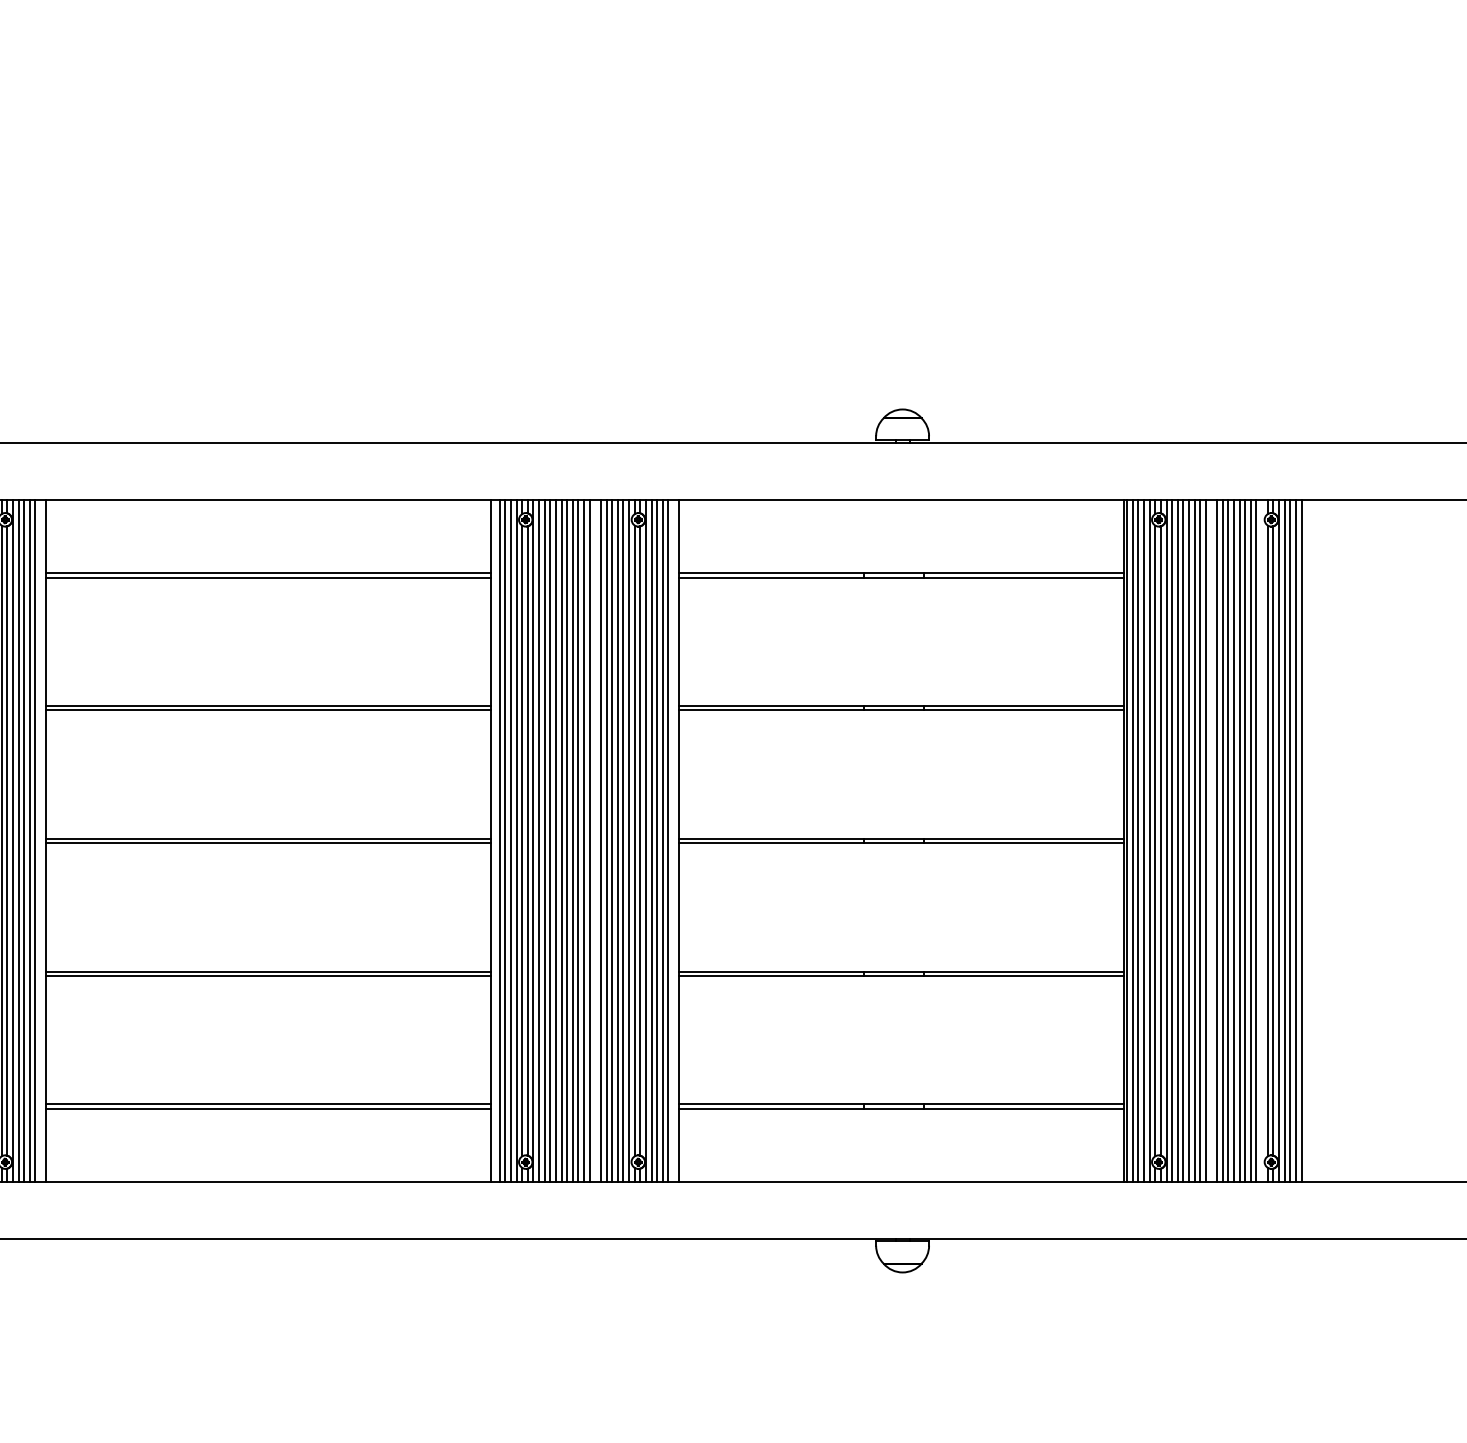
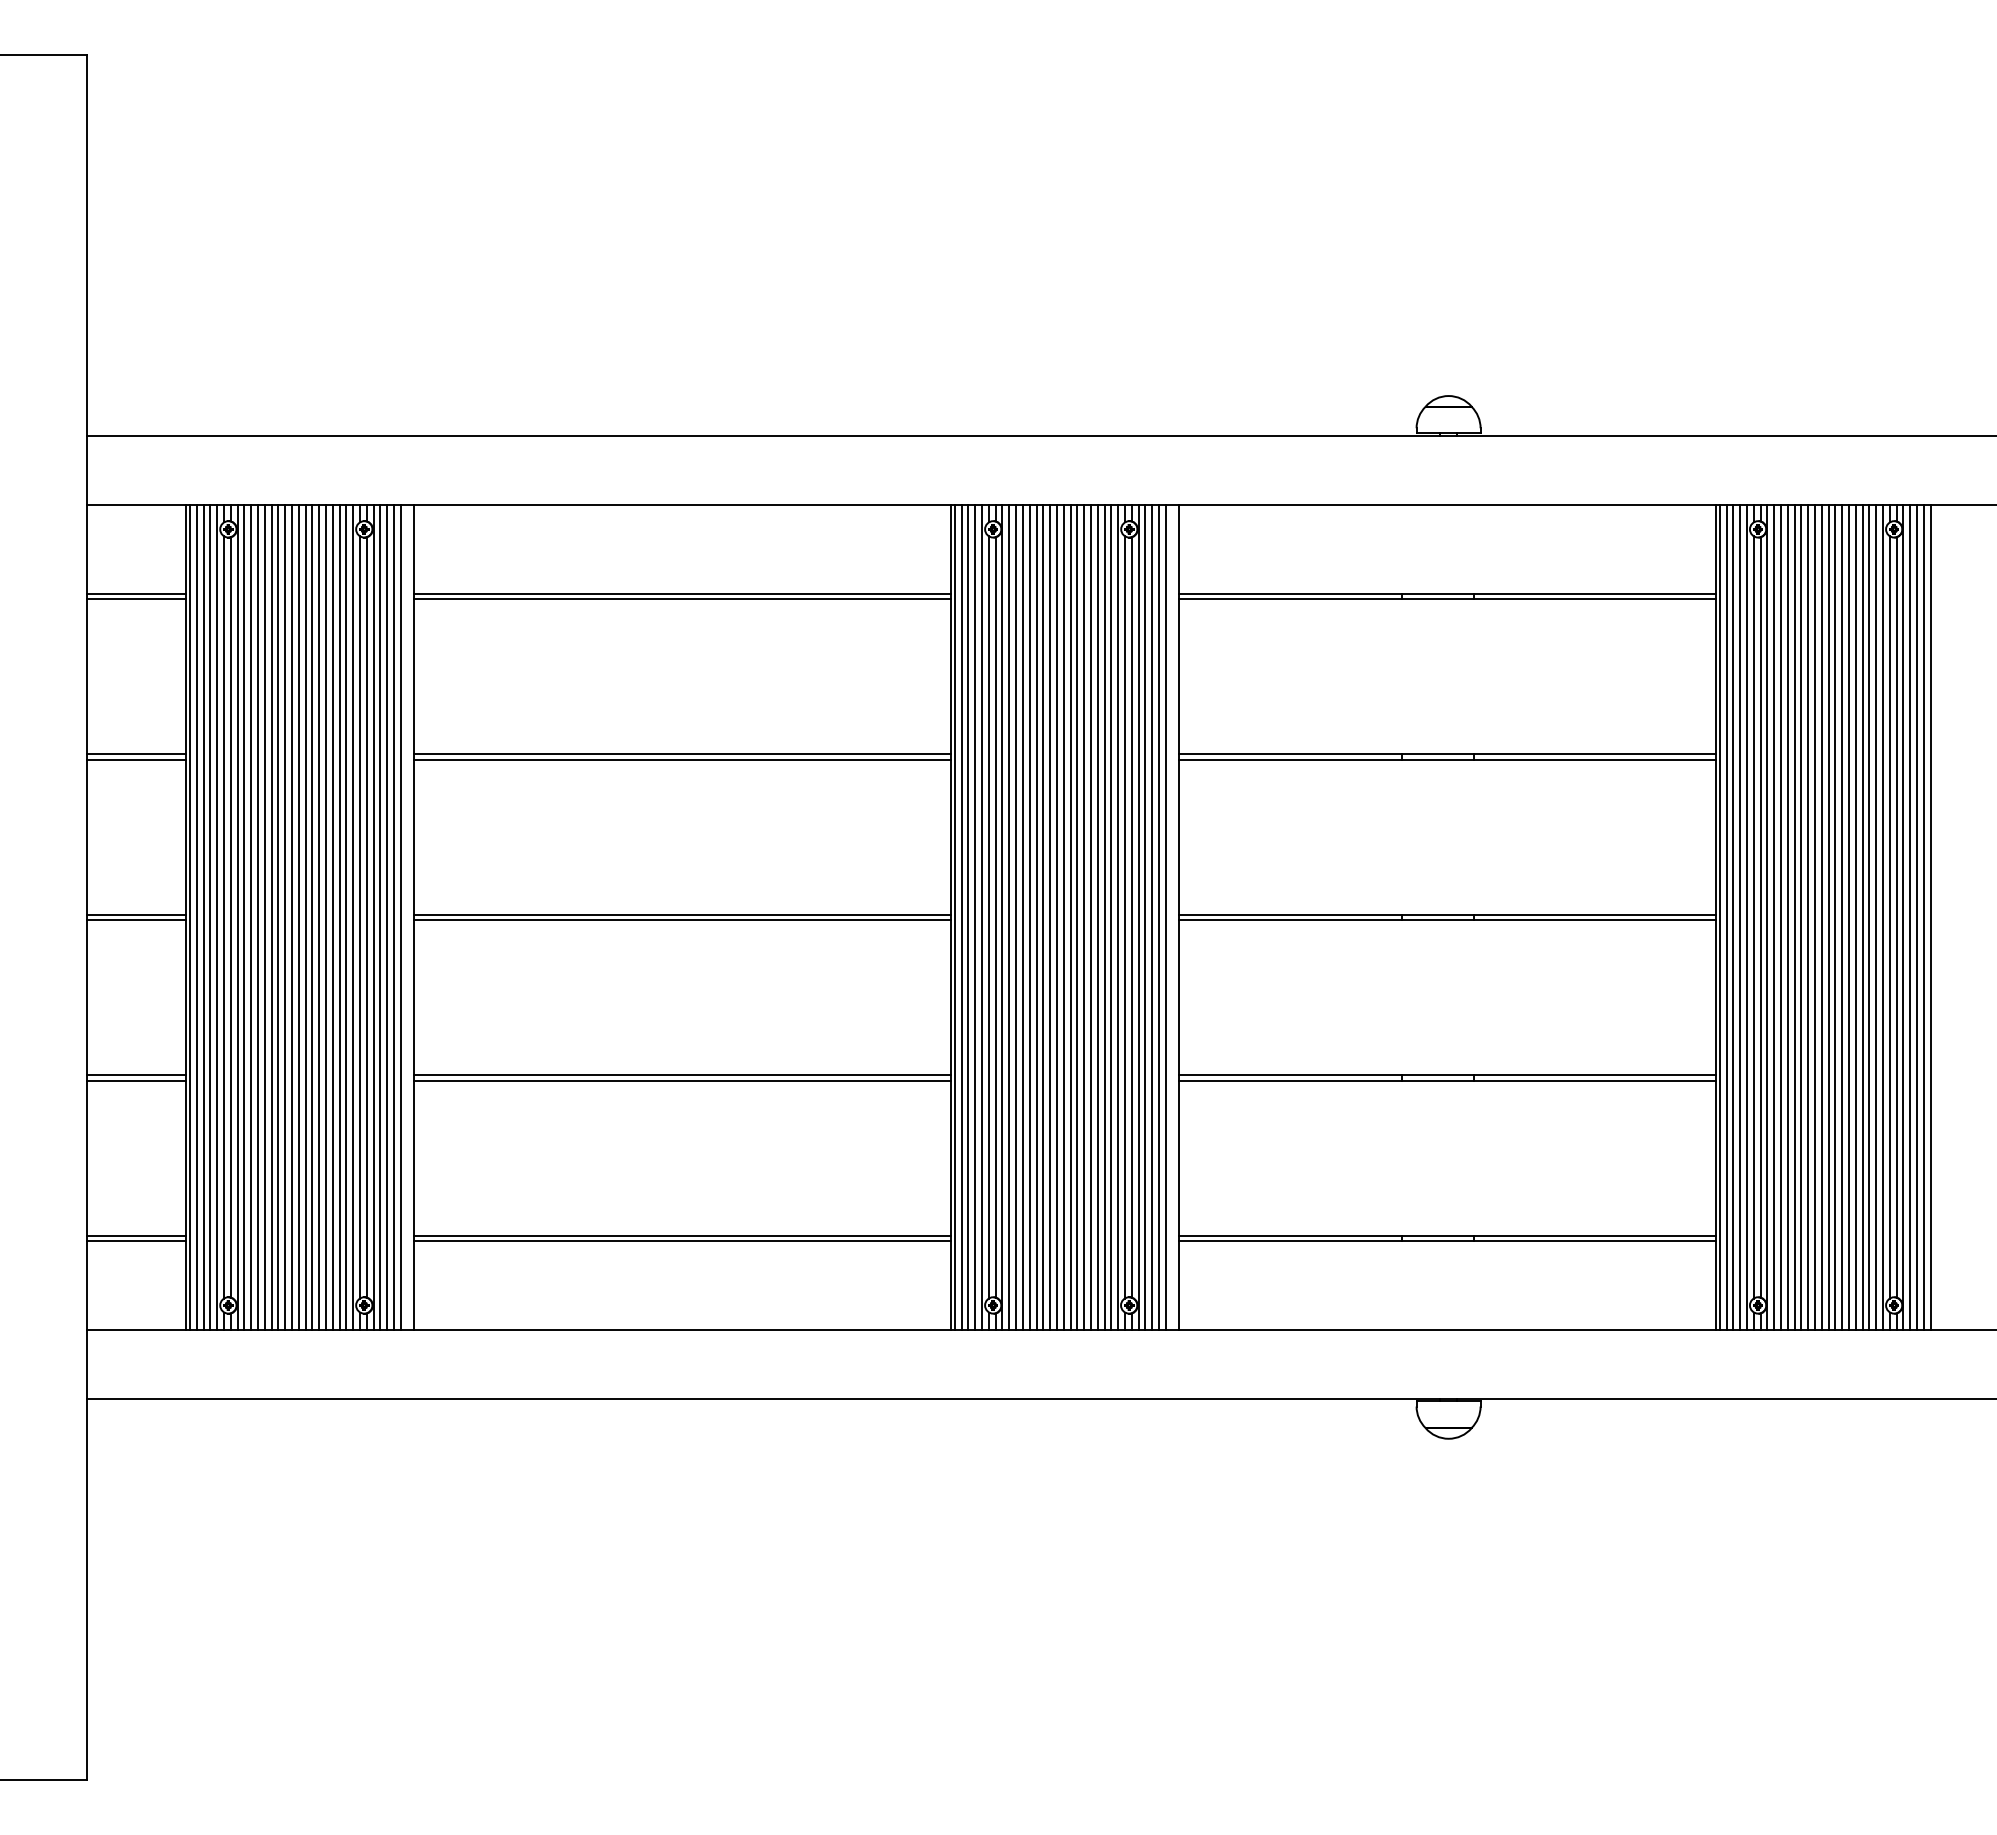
line: (493, 841) -> (954, 917), added
line: (595, 841) -> (1077, 917), added
line: (1211, 841) -> (1821, 917), added
line: (1262, 841) -> (1883, 917), added

